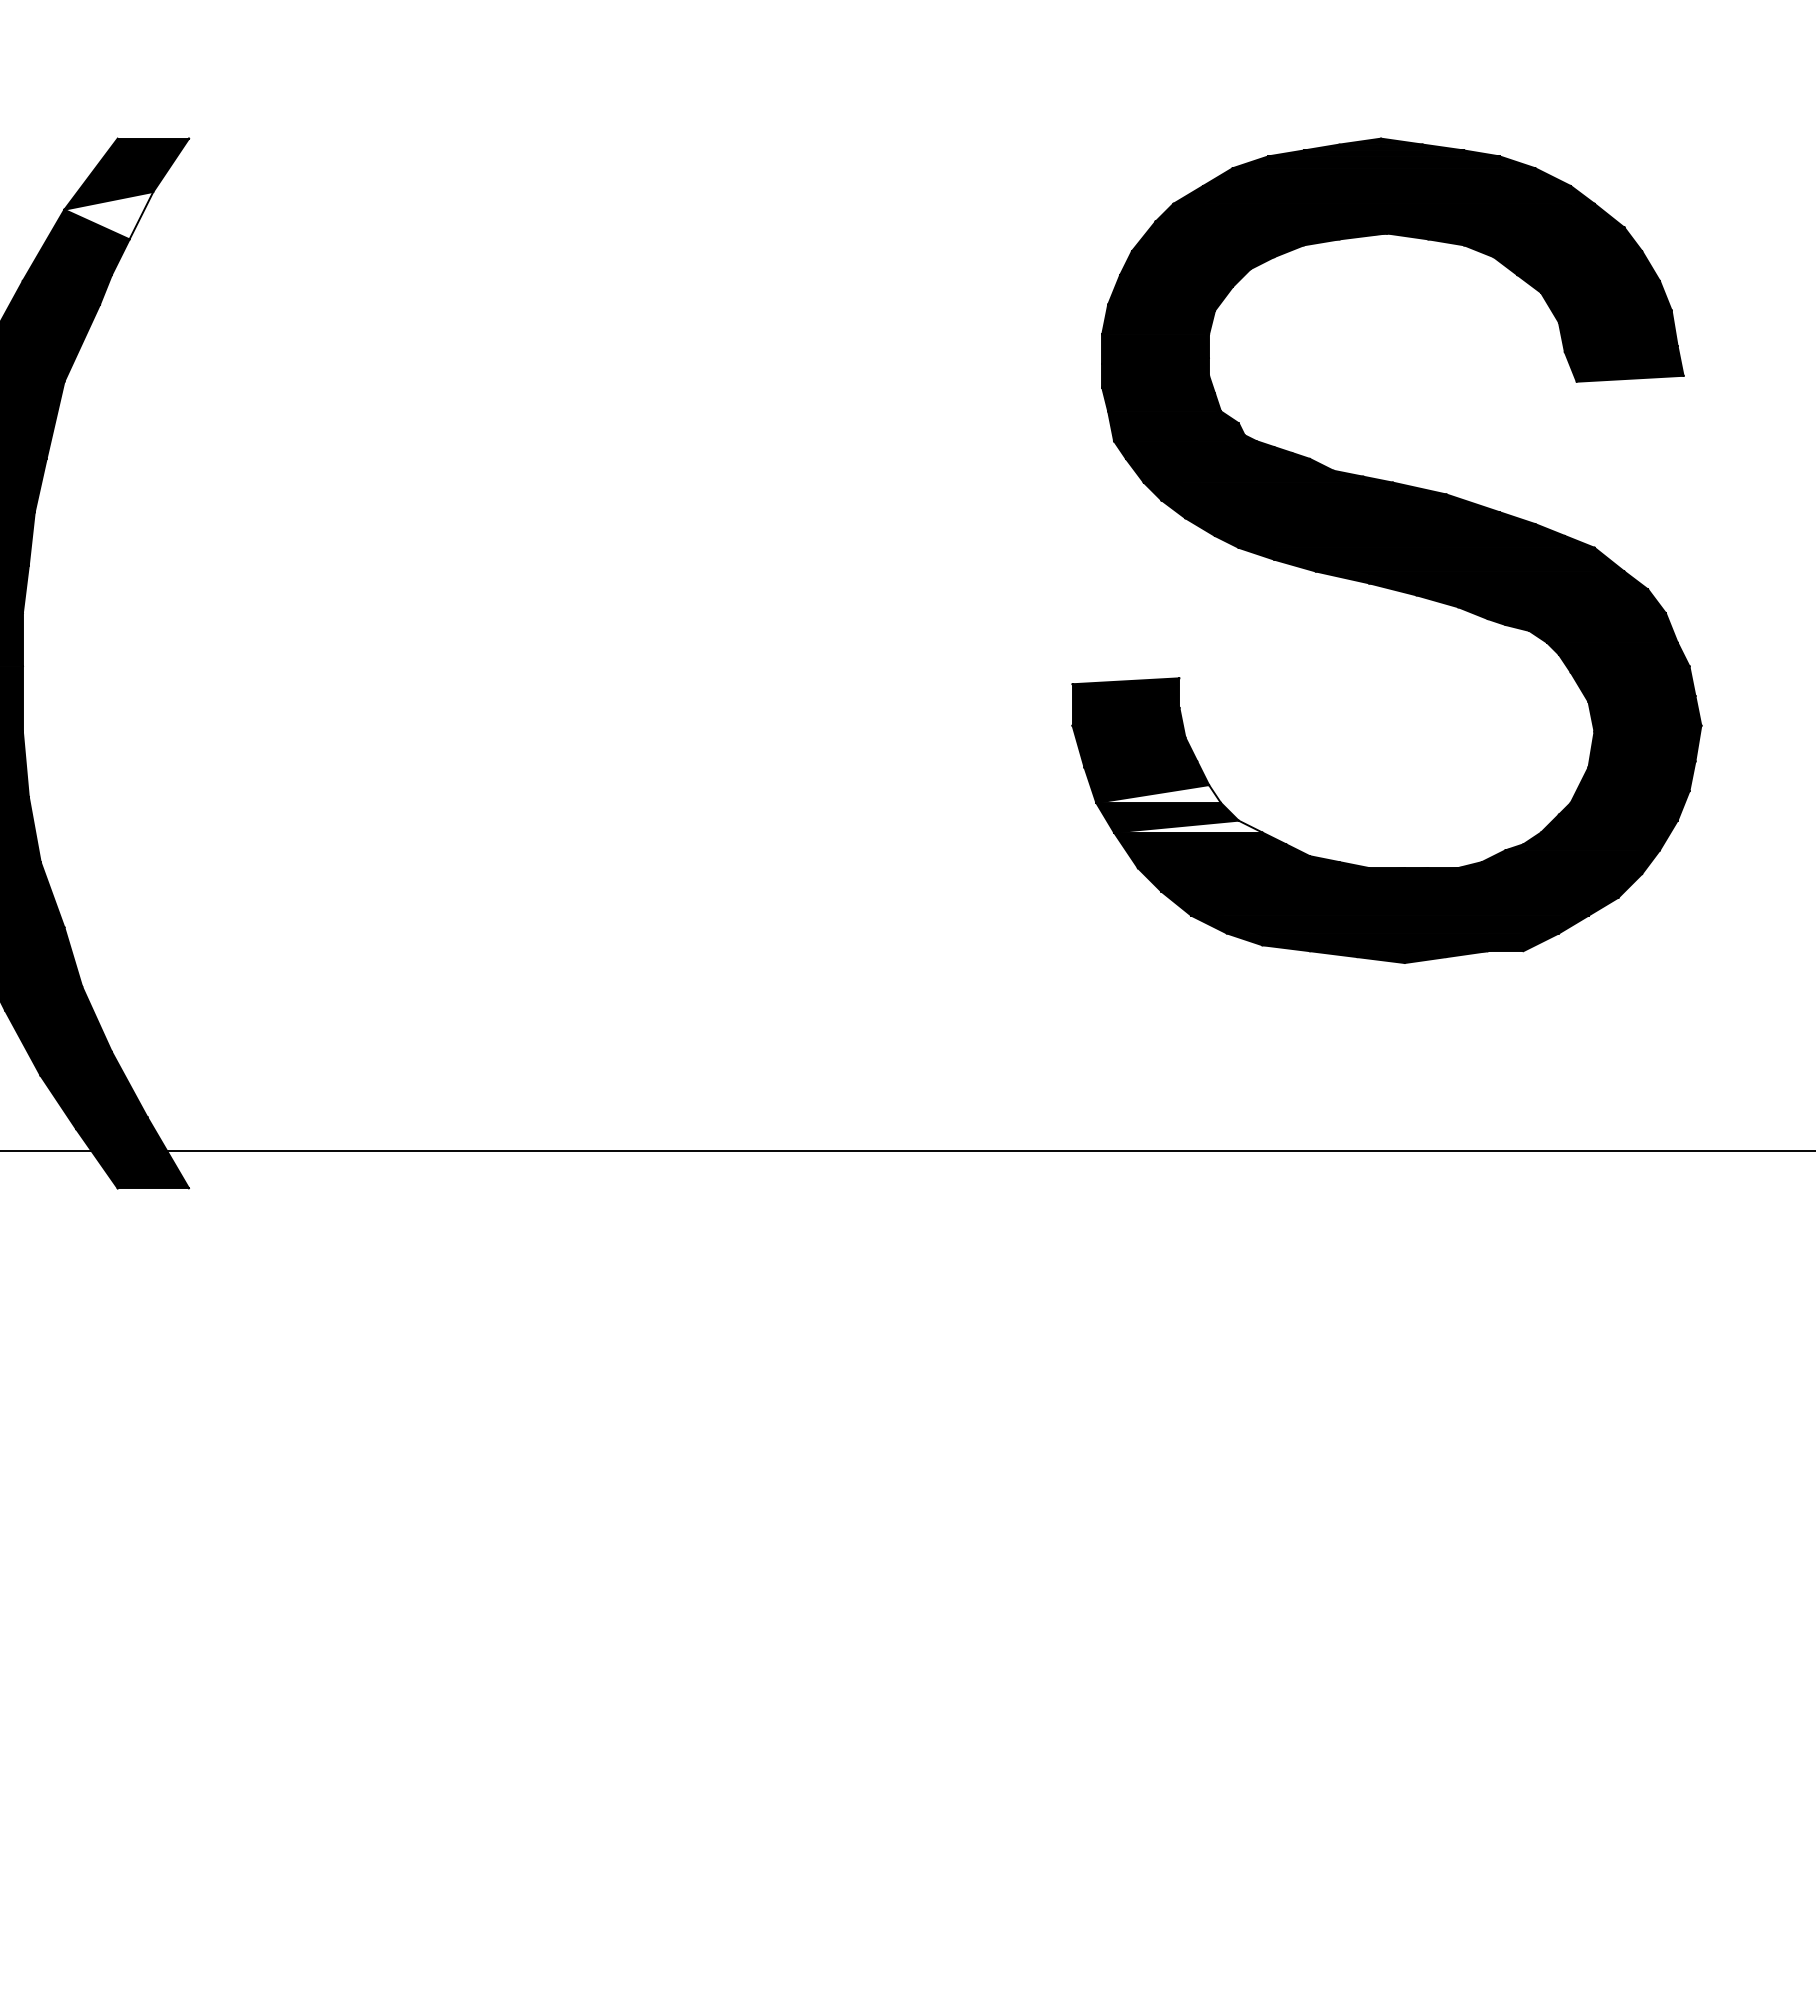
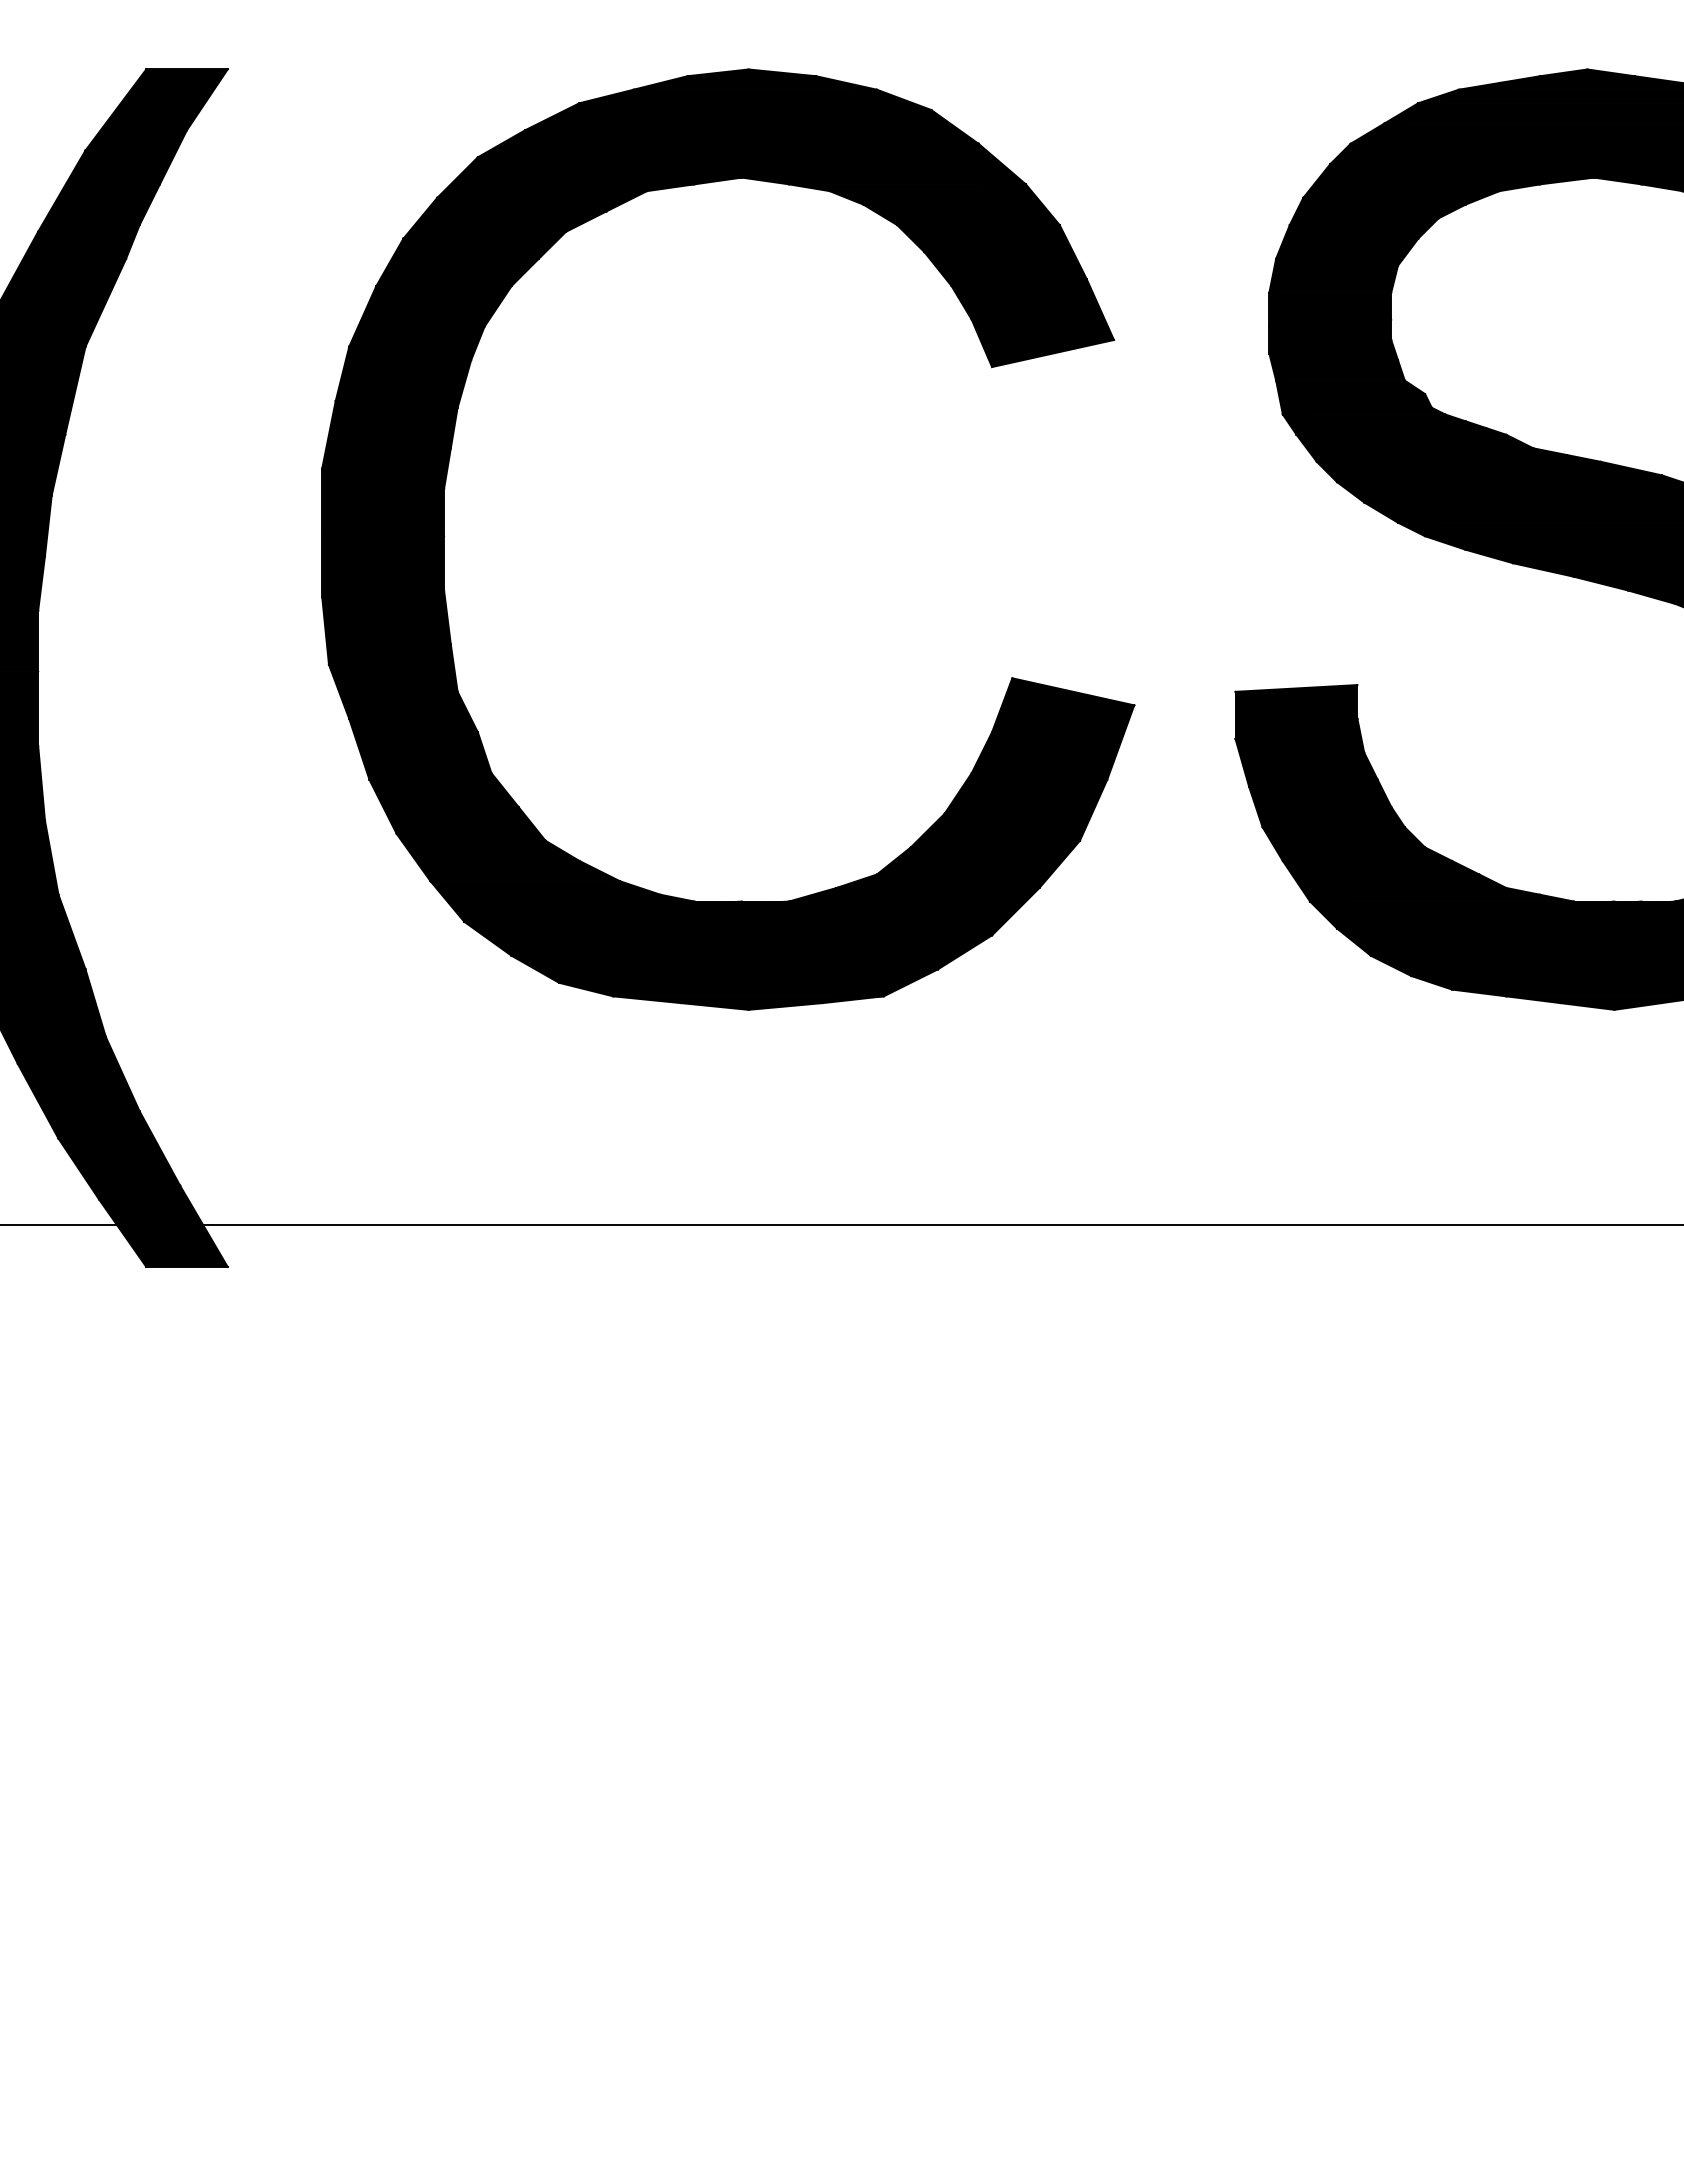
fill: (108, 215) -> (135, 157), added
part: (379, 550) -> (444, 539), added
fill: (1158, 793) -> (1333, 816), added
fill: (1188, 826) -> (1367, 854), added

